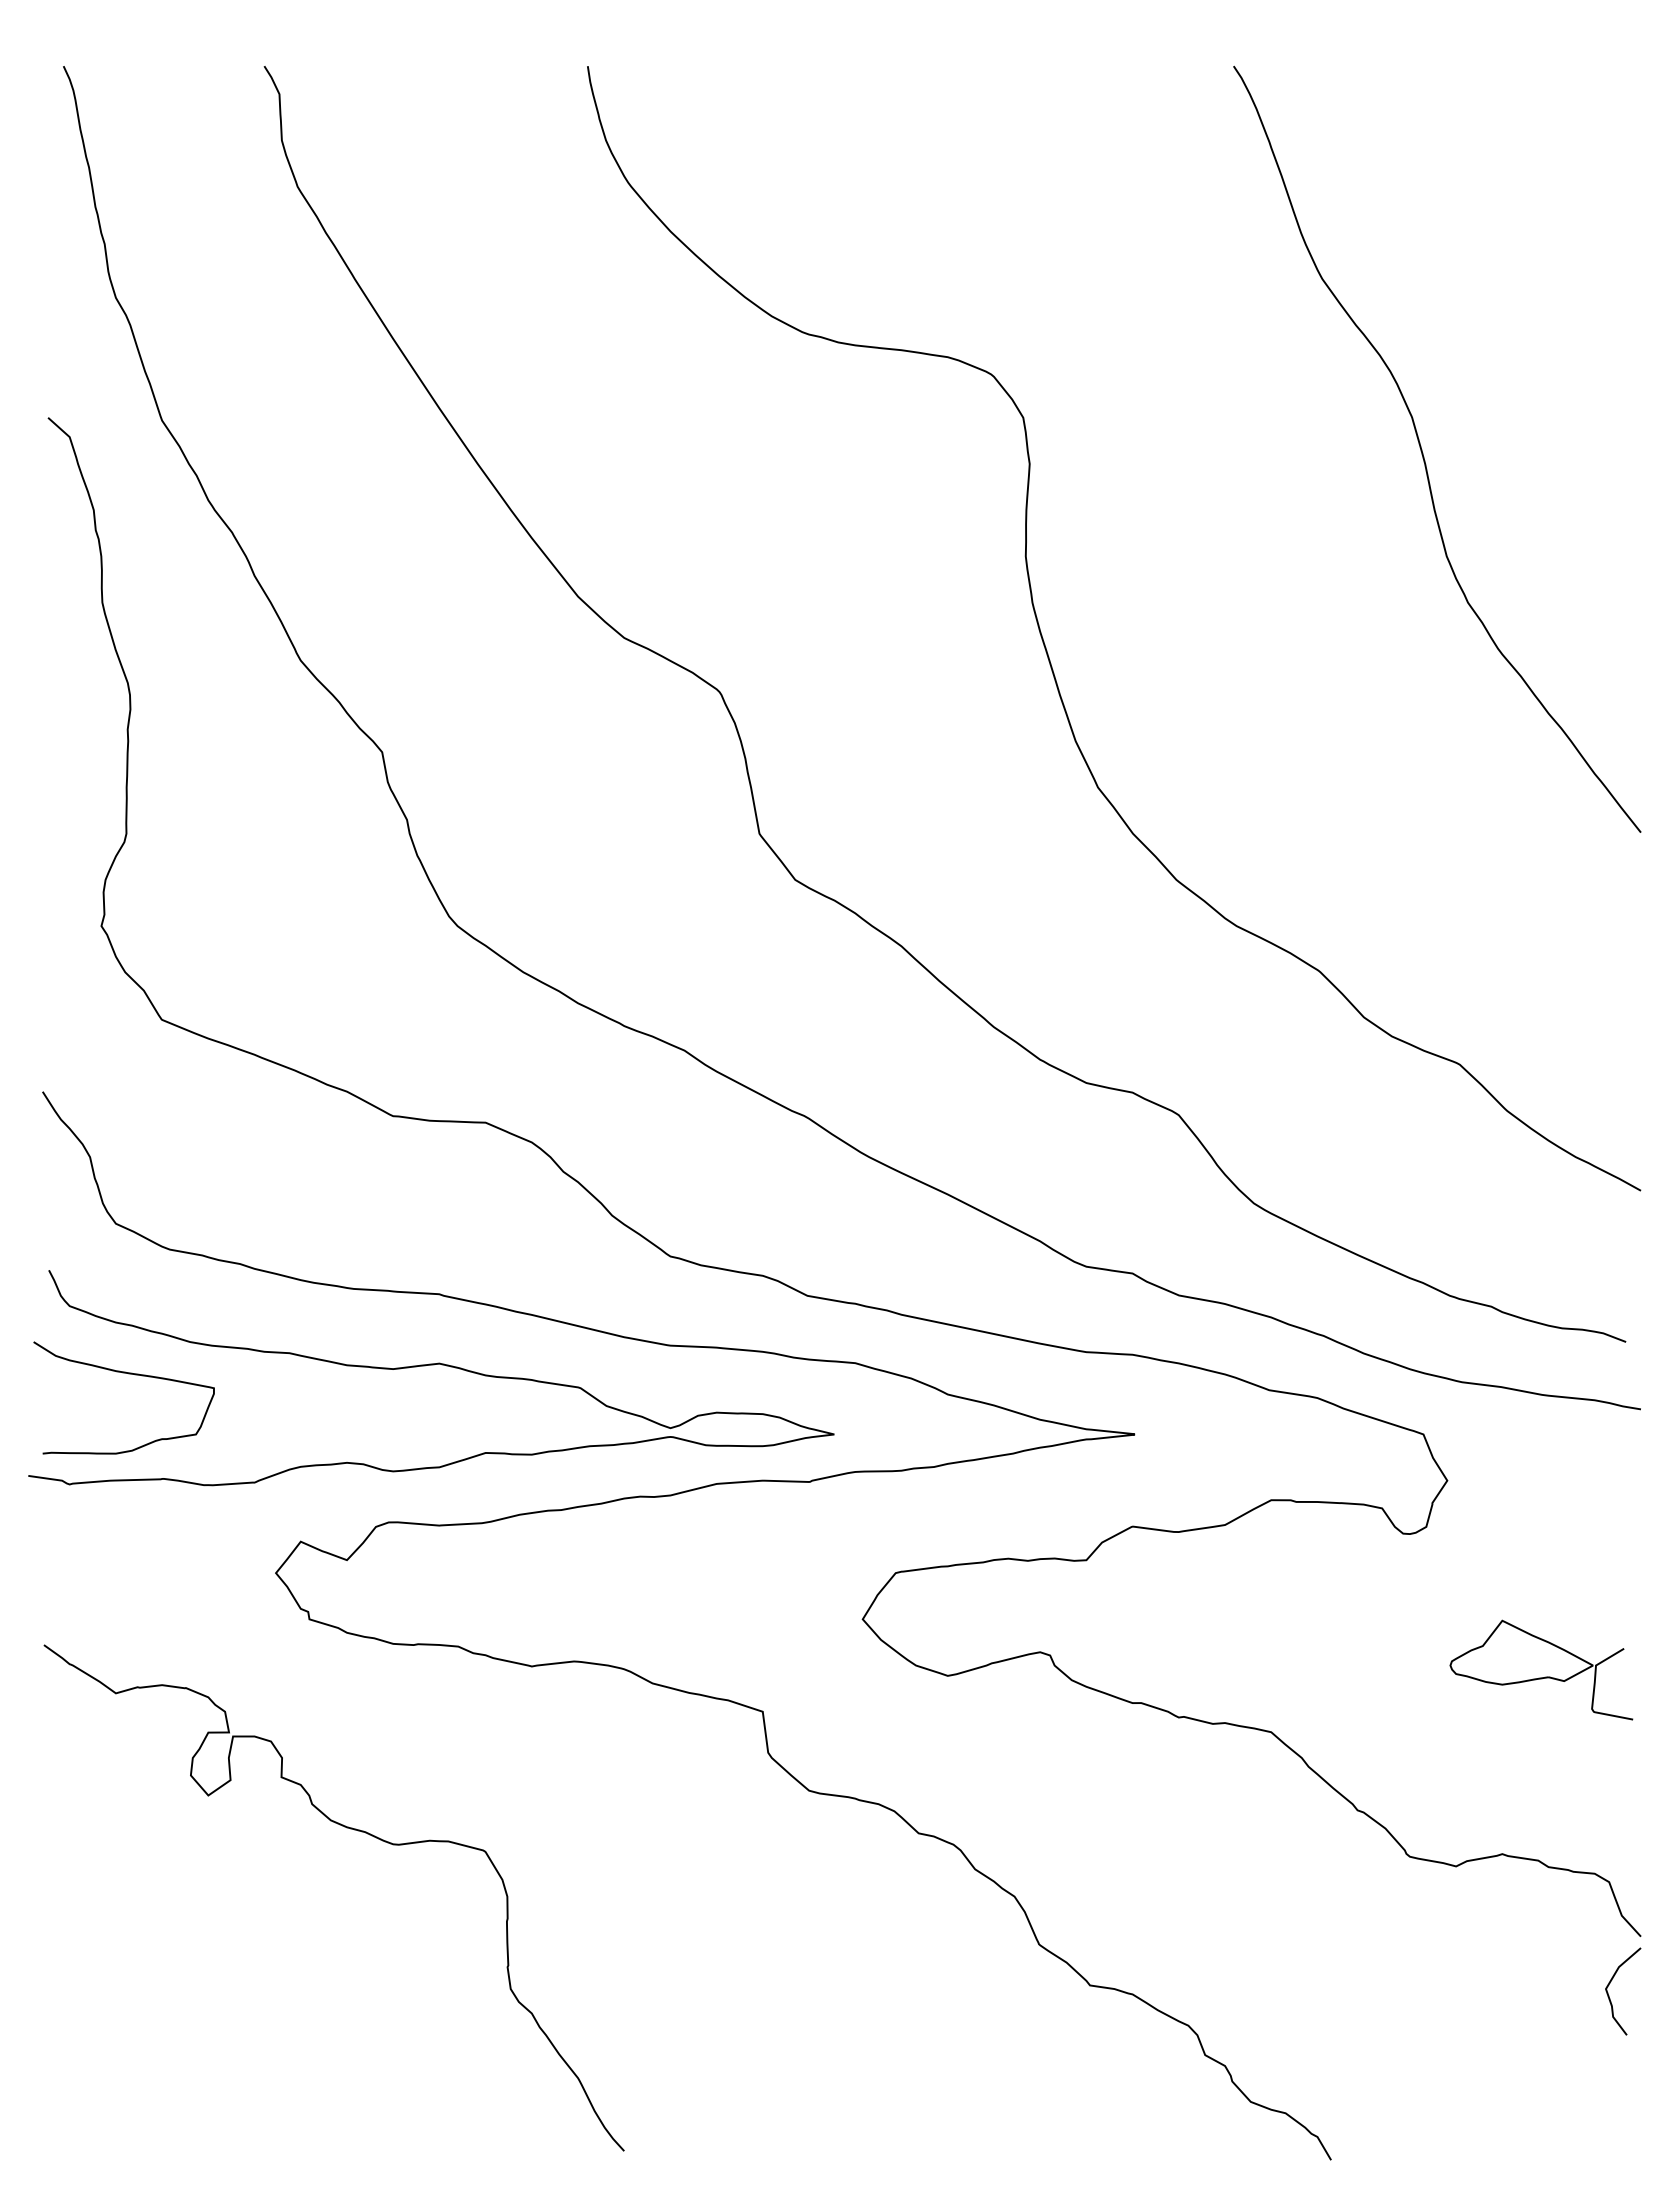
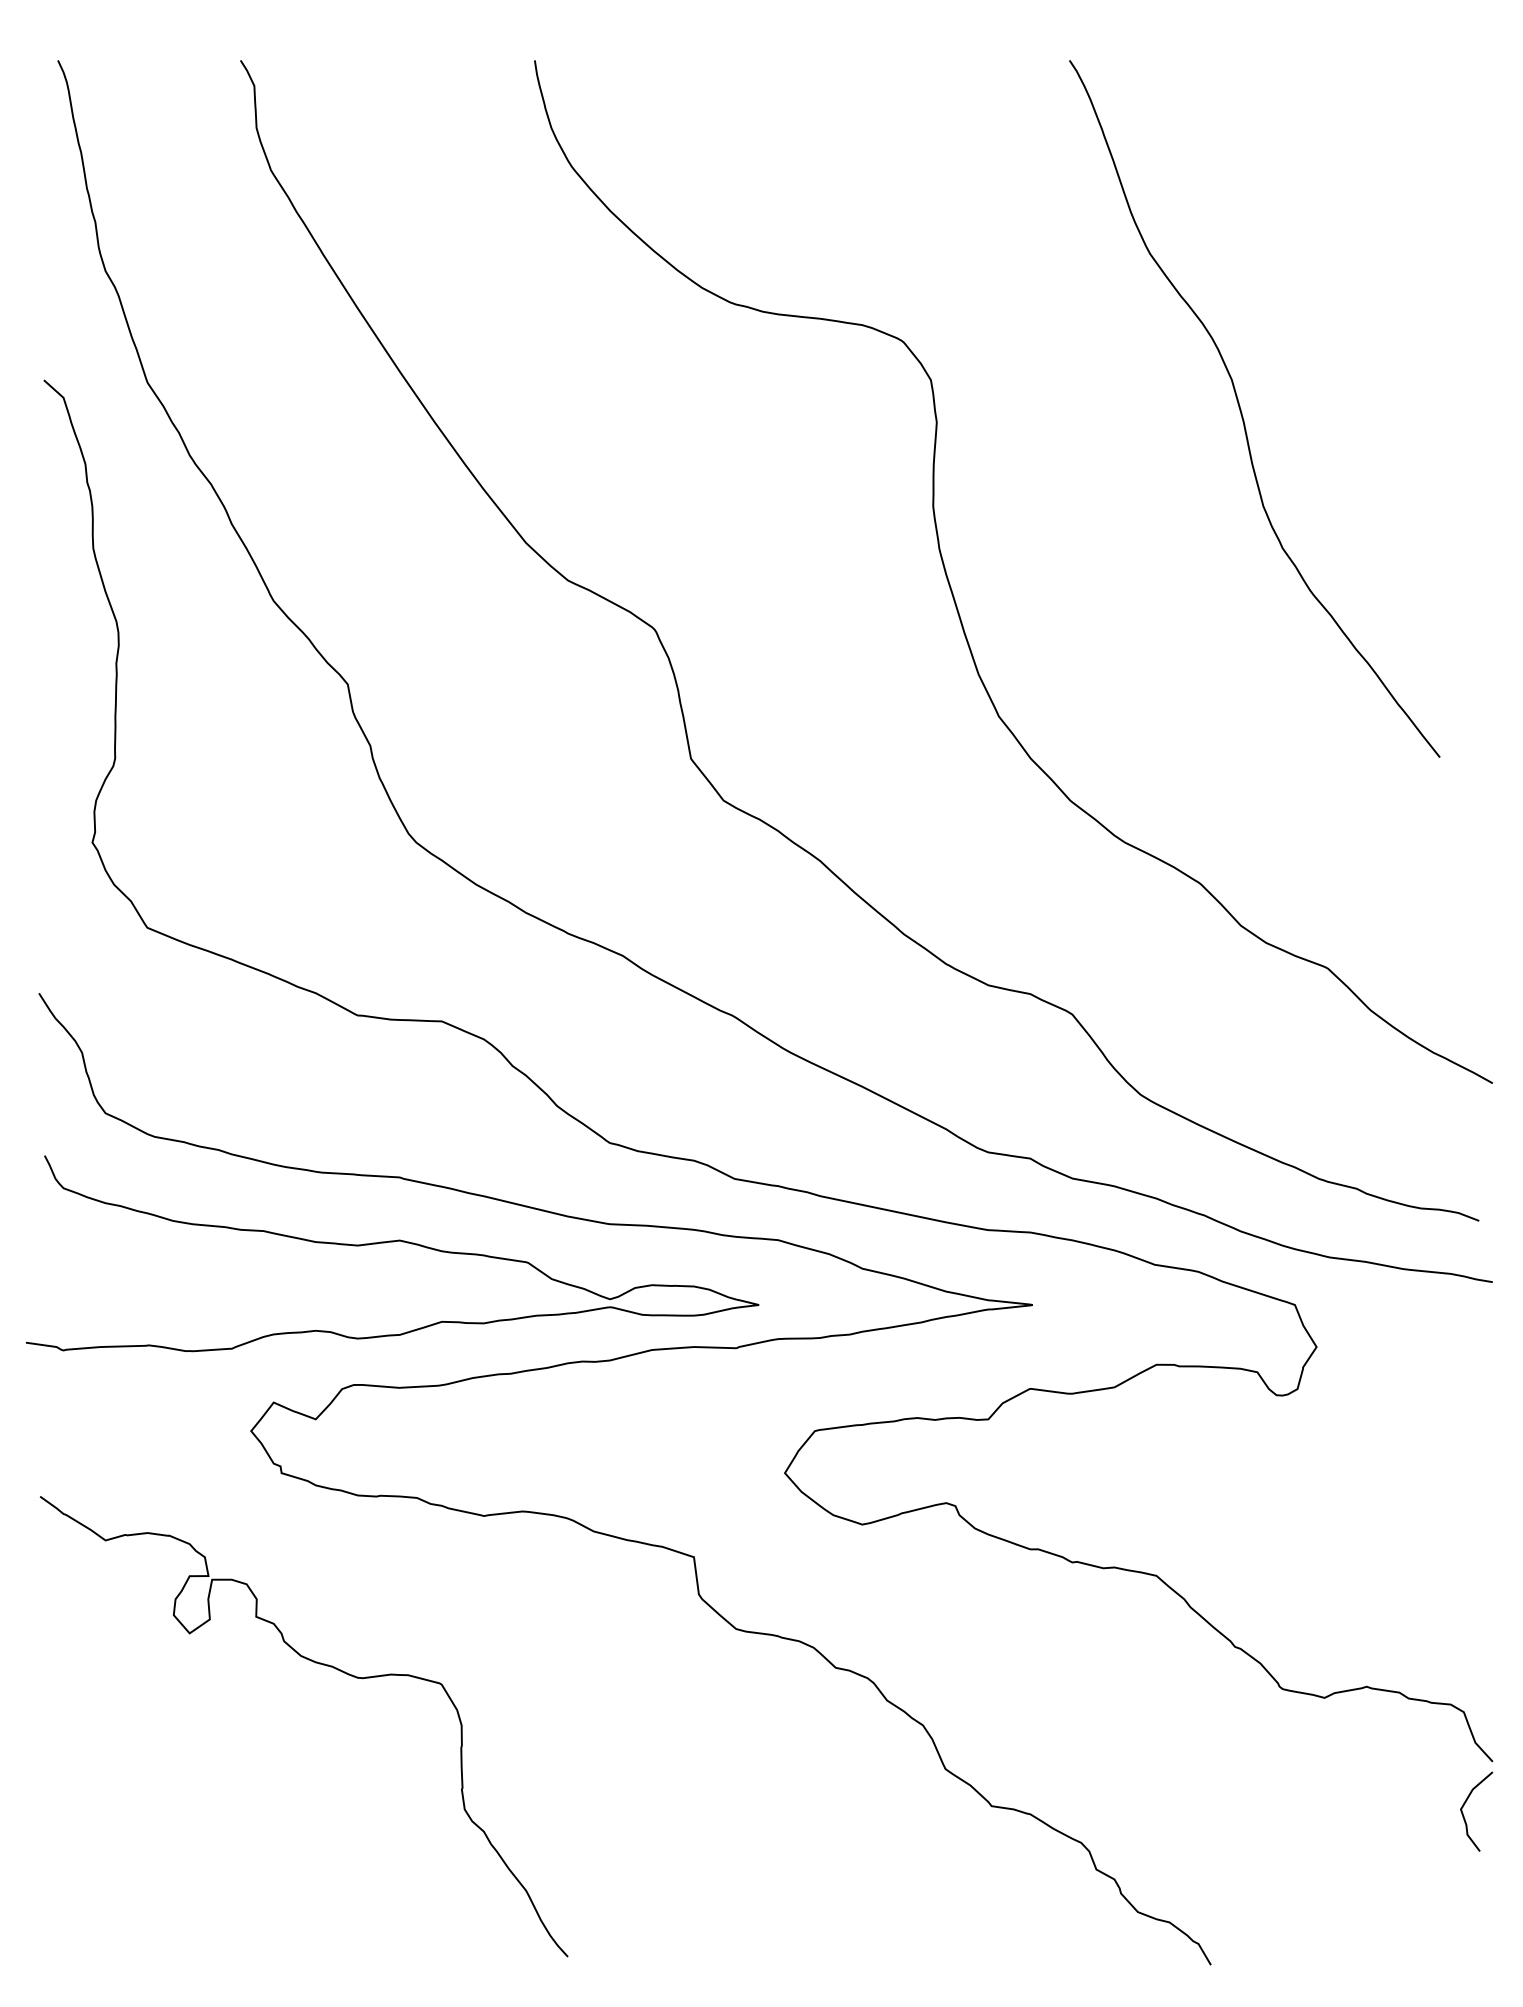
curve: (1423, 453) -> (1242, 412), moved
curve: (128, 1374) -> (117, 1250), removed
part: (1541, 1669) -> (1402, 1518), removed

